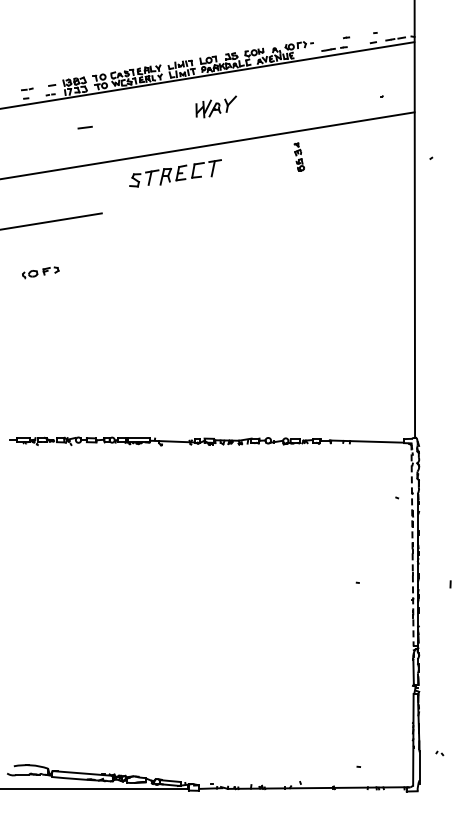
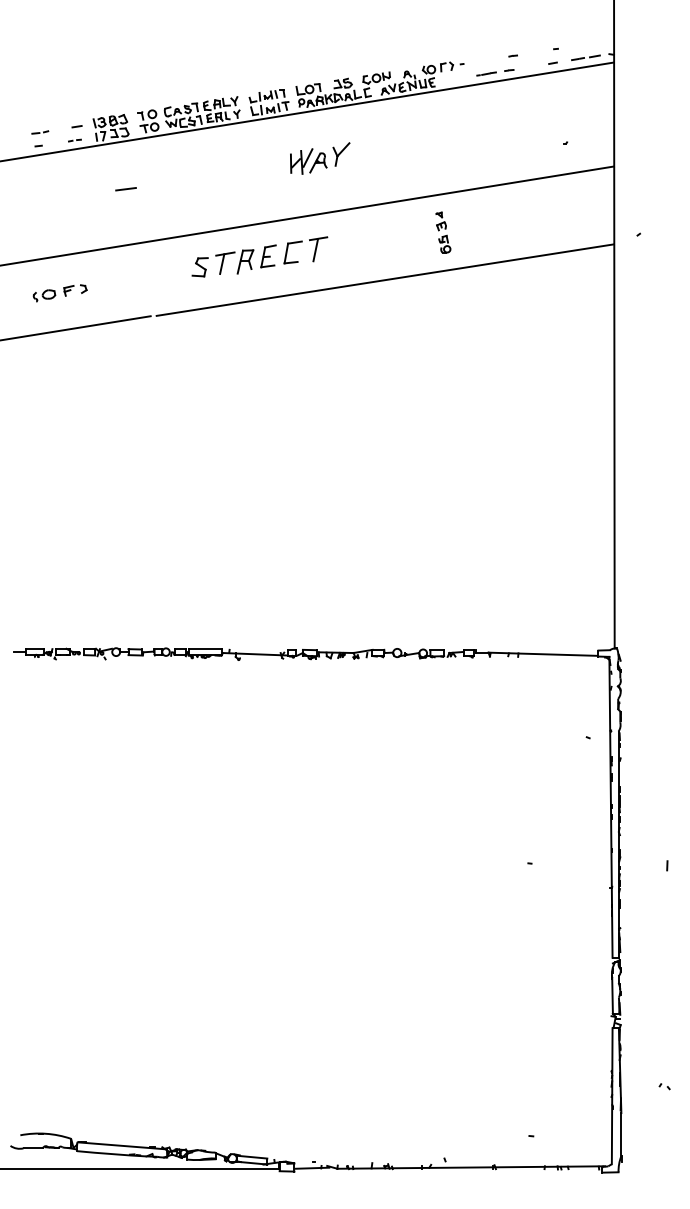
line: (259, 188) -> (384, 279), added
part: (40, 272) -> (59, 292), moved
line: (412, 544) -> (610, 806), dashed -> solid
part: (439, 753) -> (664, 1086), moved

